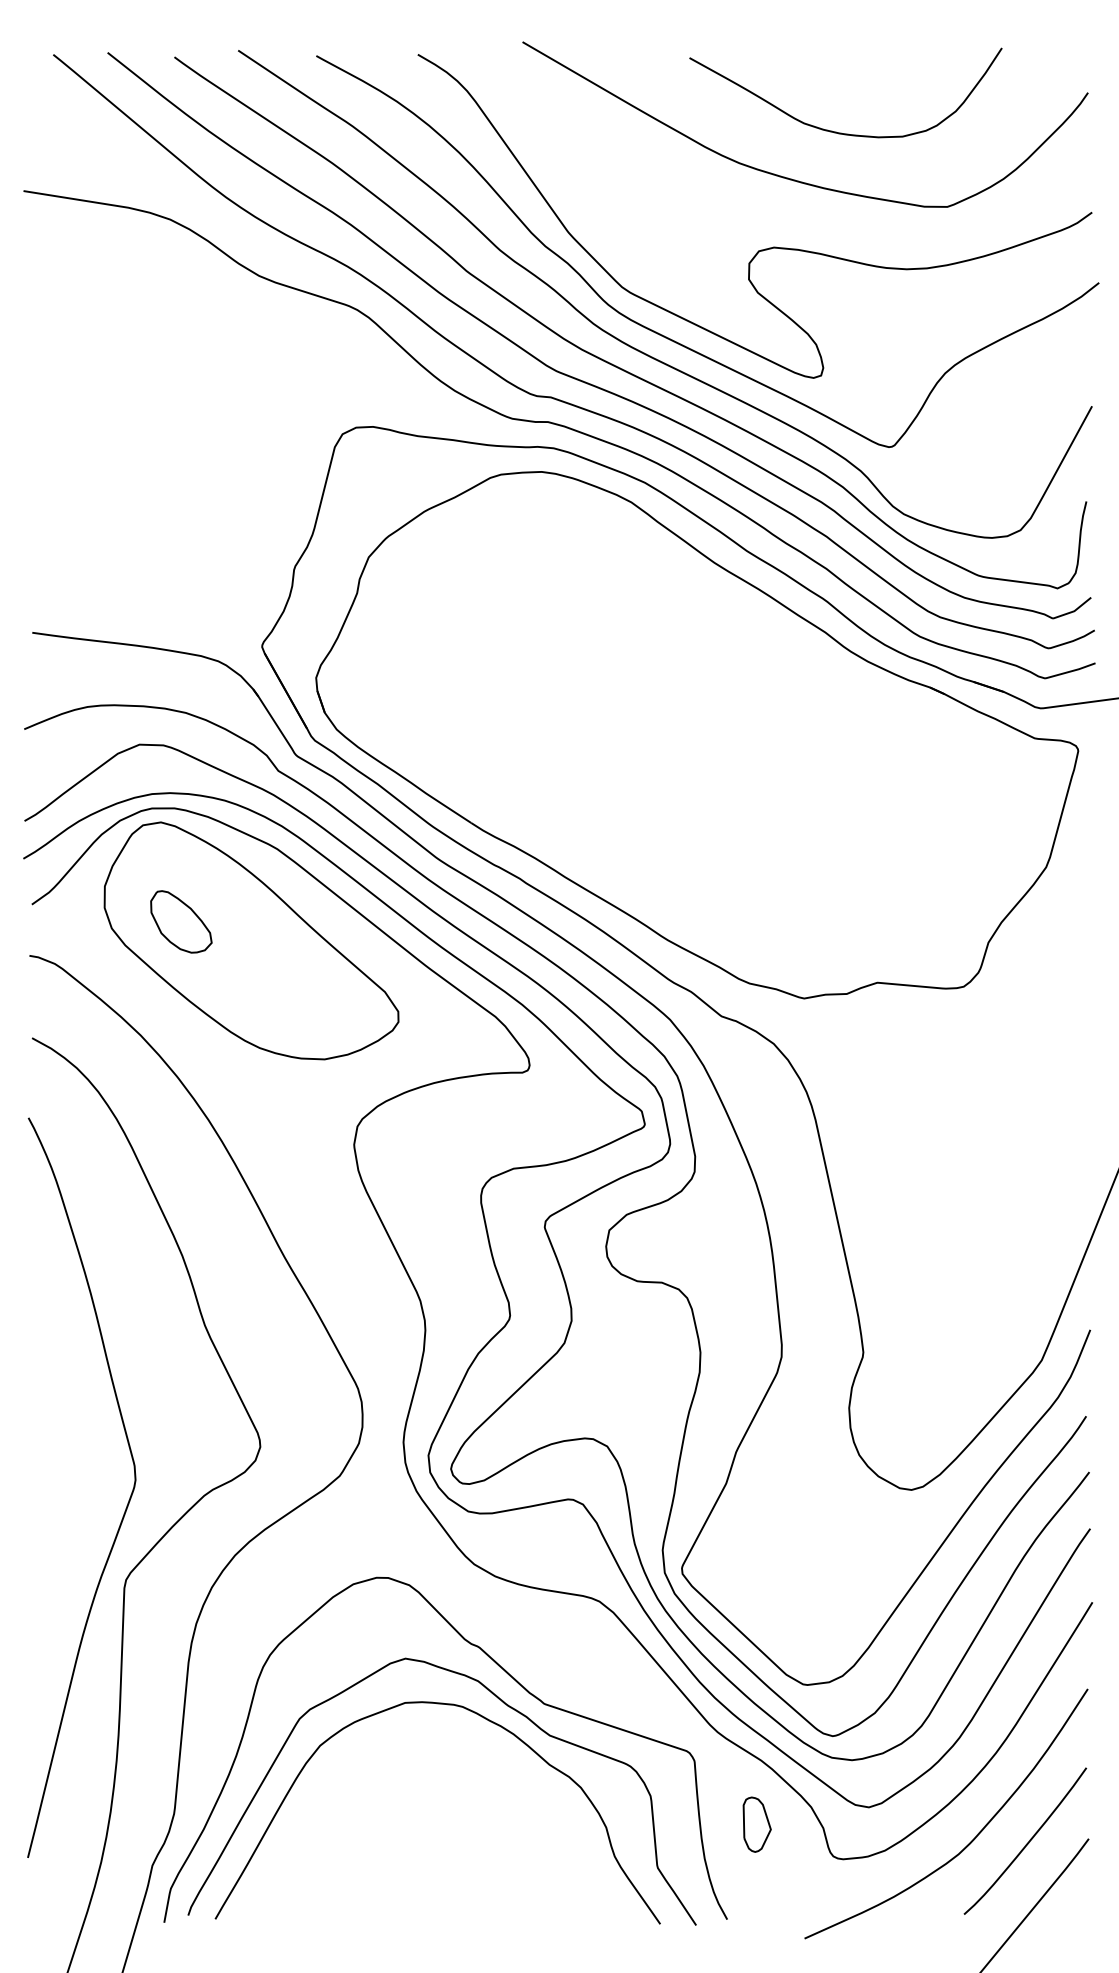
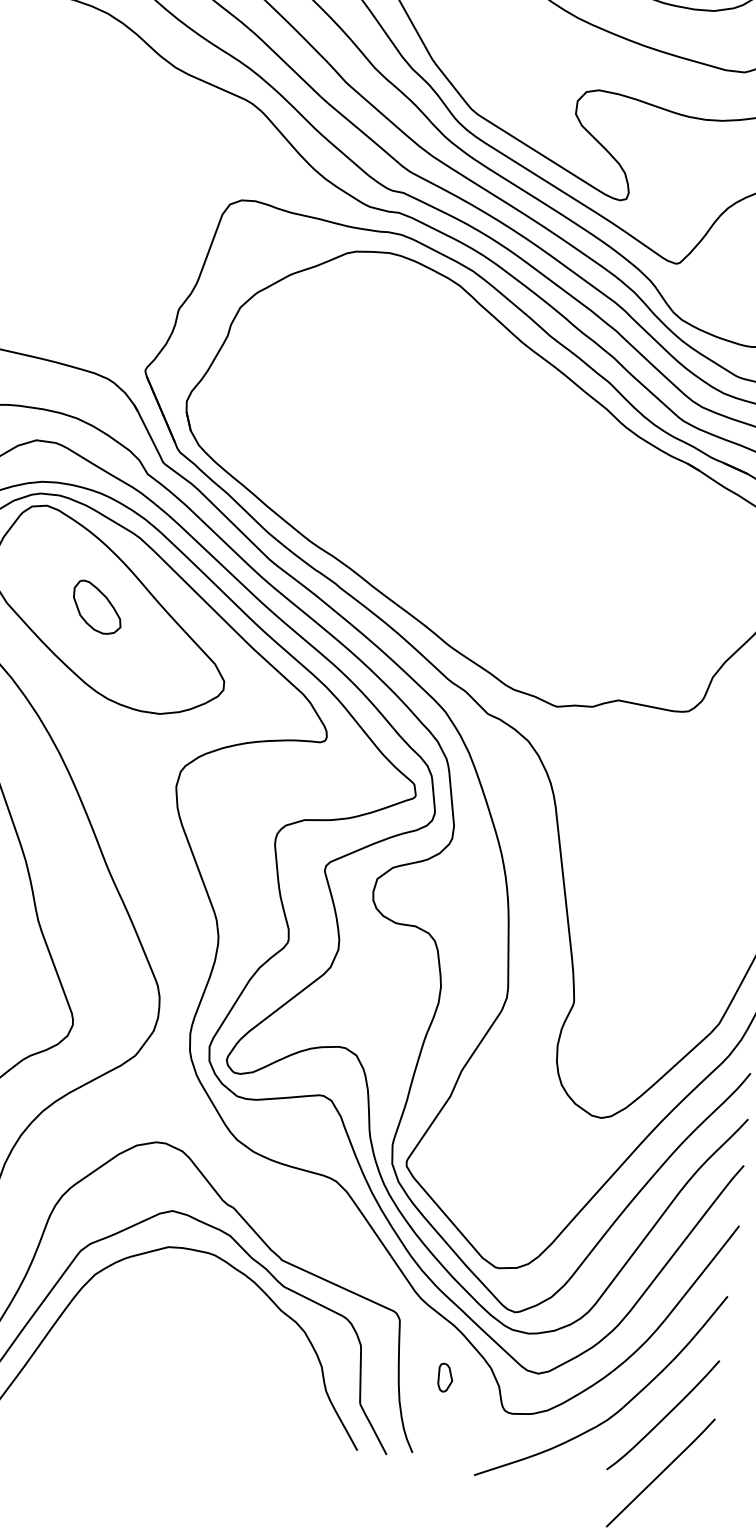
part: (181, 921) -> (97, 607), moved
part: (757, 1824) -> (445, 1377), size x0.62

